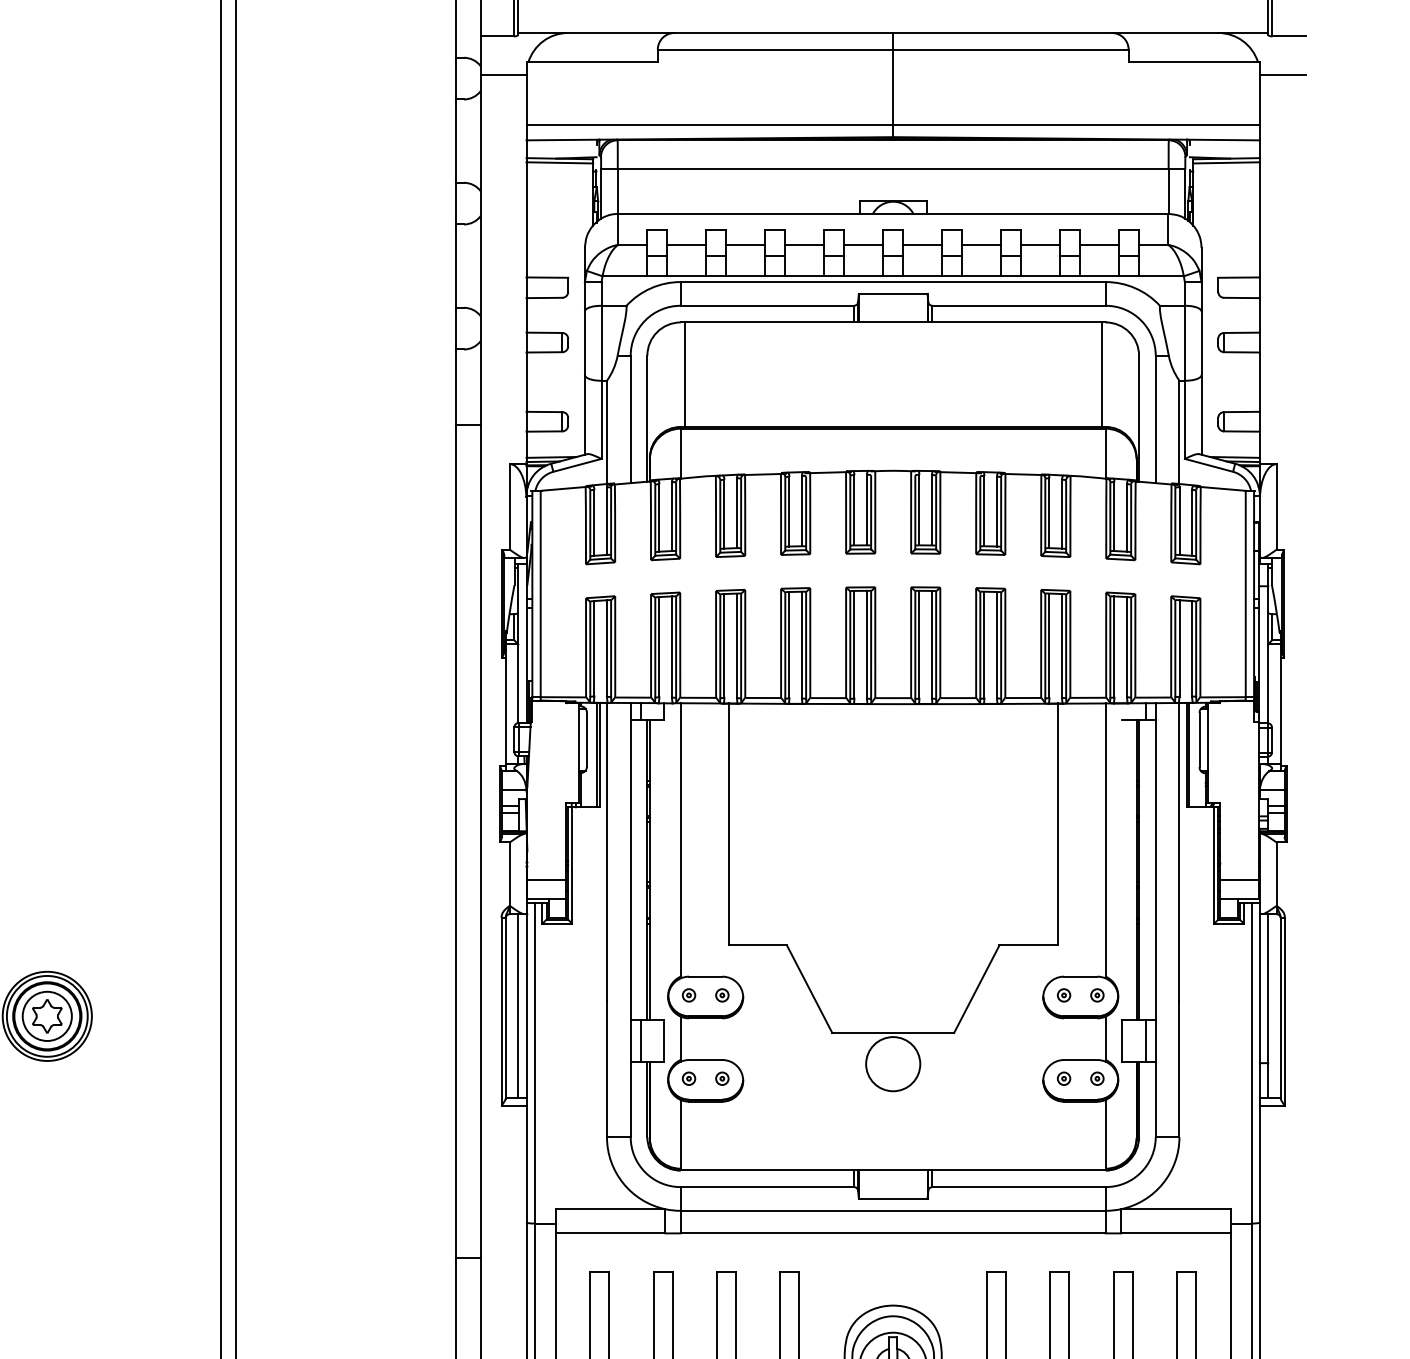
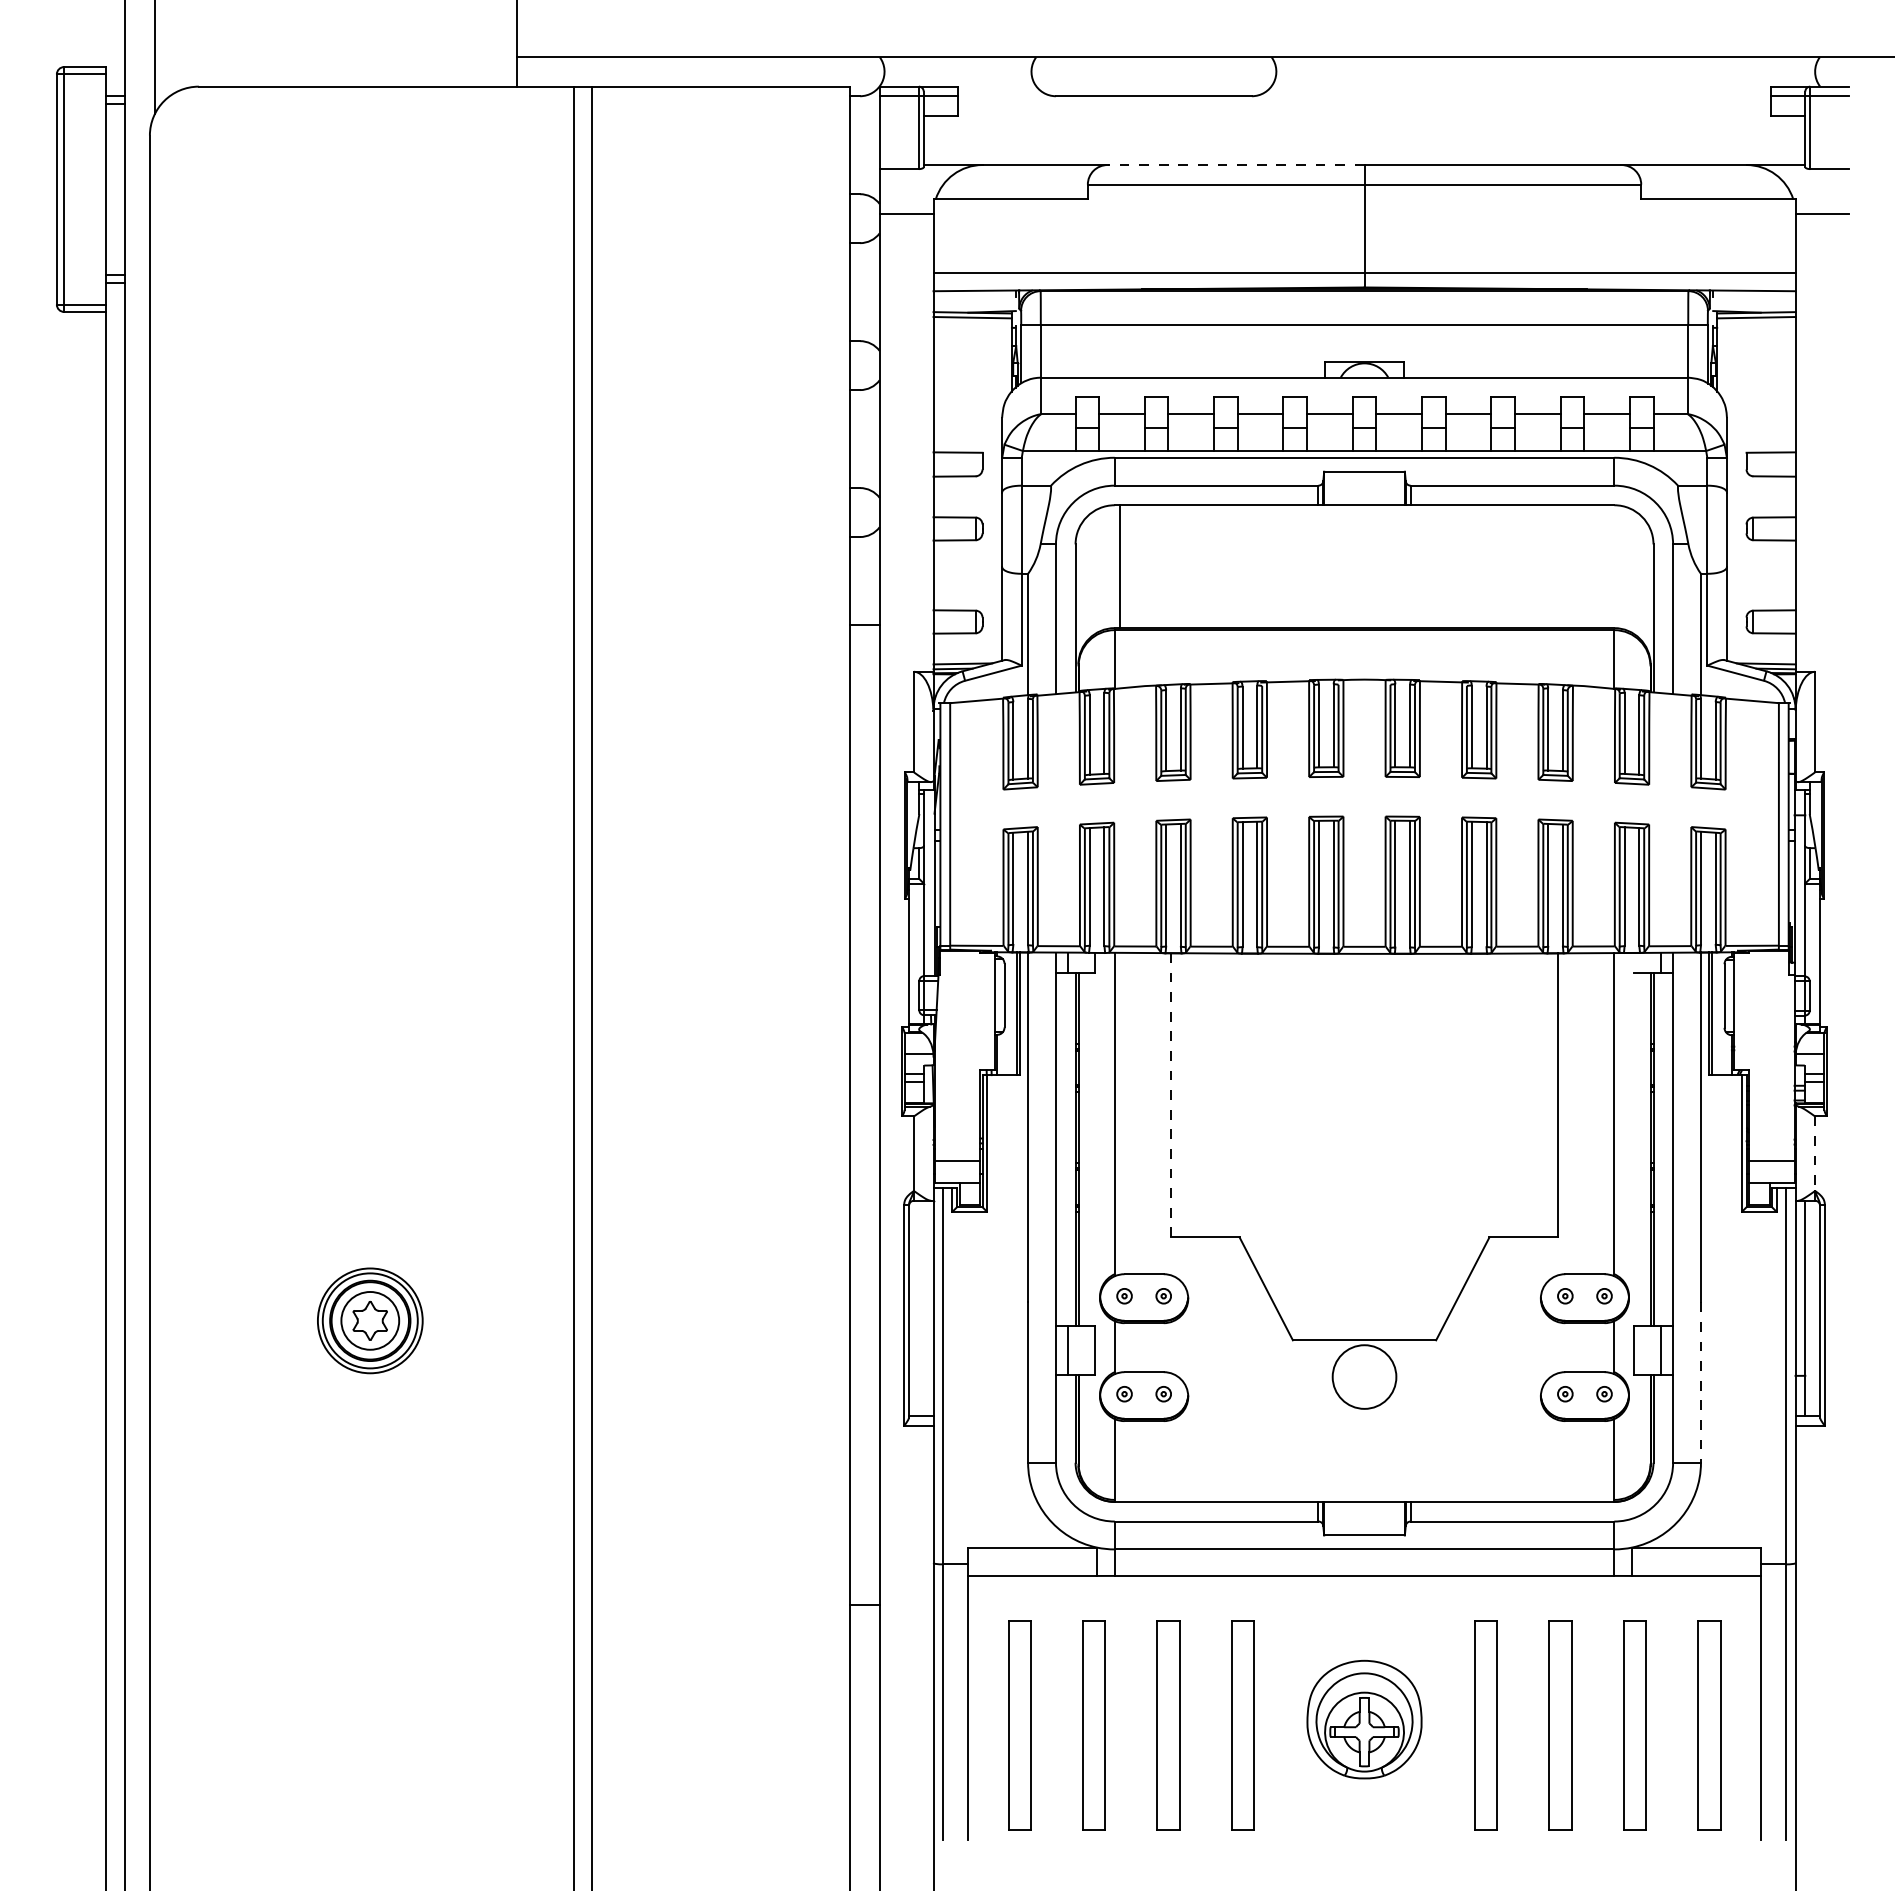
line: (783, 33) -> (1235, 165), solid -> dashed
line: (1101, 374) -> (1609, 566), removed
line: (728, 824) -> (1171, 1095), solid -> dashed
line: (1276, 874) -> (1815, 1154), solid -> dashed
line: (517, 1005) -> (923, 1308), removed
line: (1179, 1069) -> (1700, 1383), solid -> dashed

